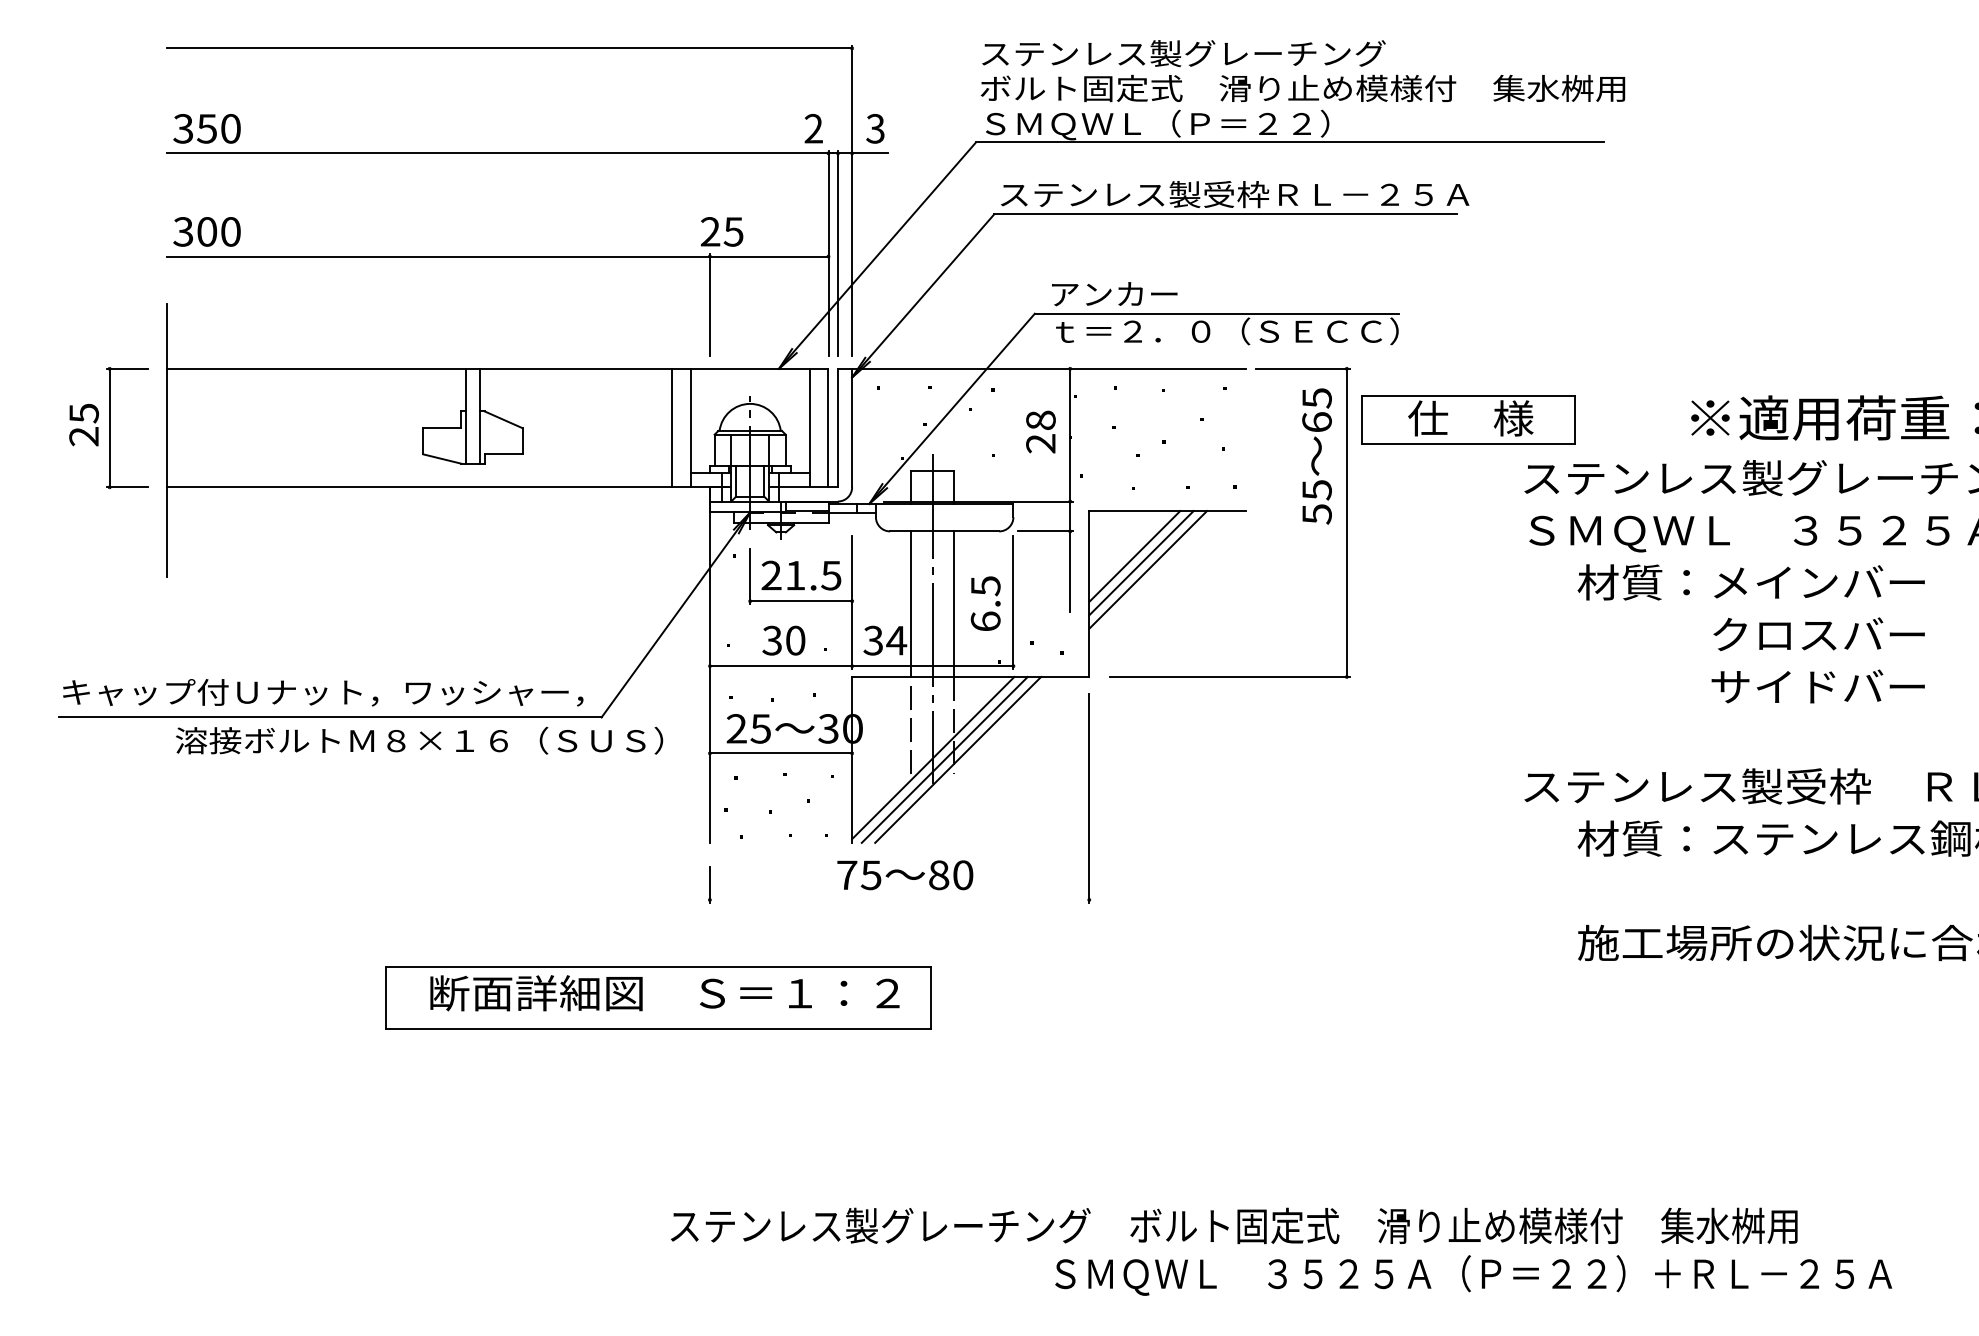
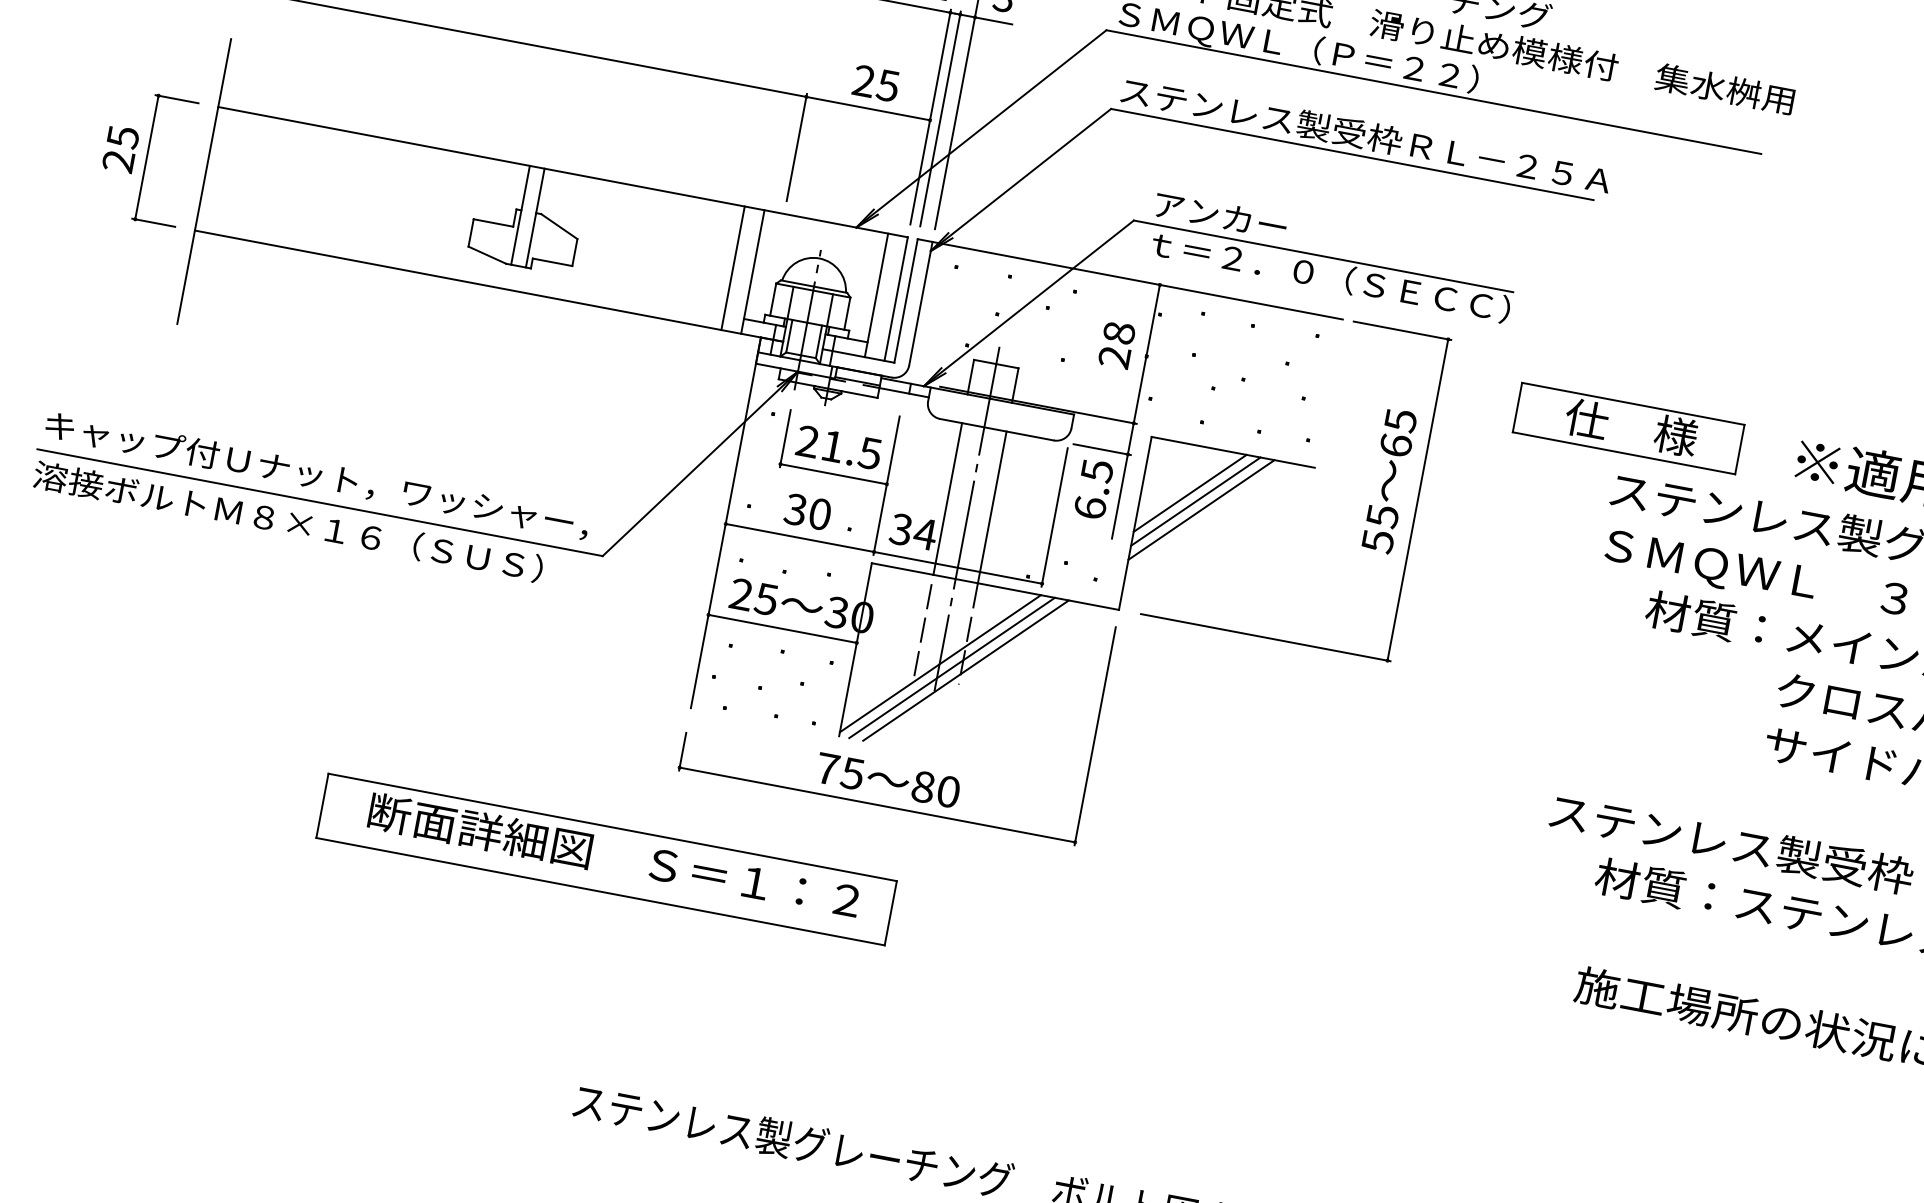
text: (722, 231) -> (876, 83), moved
part: (1468, 419) -> (1628, 428), moved
text: (1316, 456) -> (1388, 481), moved
text: (985, 603) -> (1093, 489), moved
text: (419, 740) -> (288, 521), moved
line: (899, 899) -> (877, 804), added

